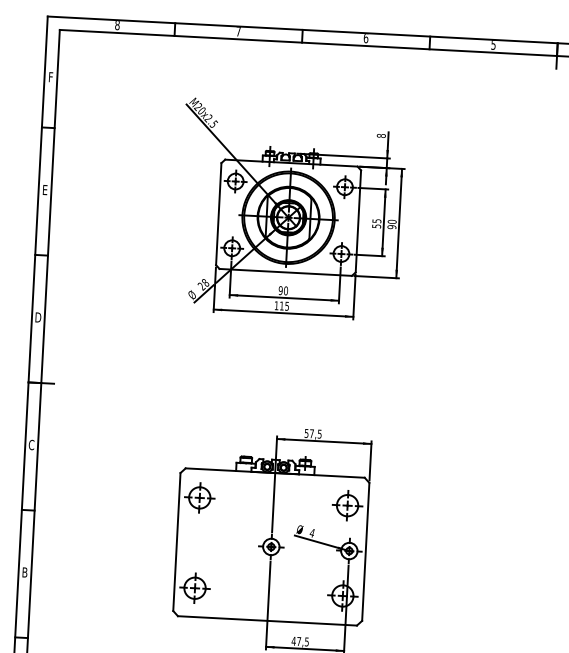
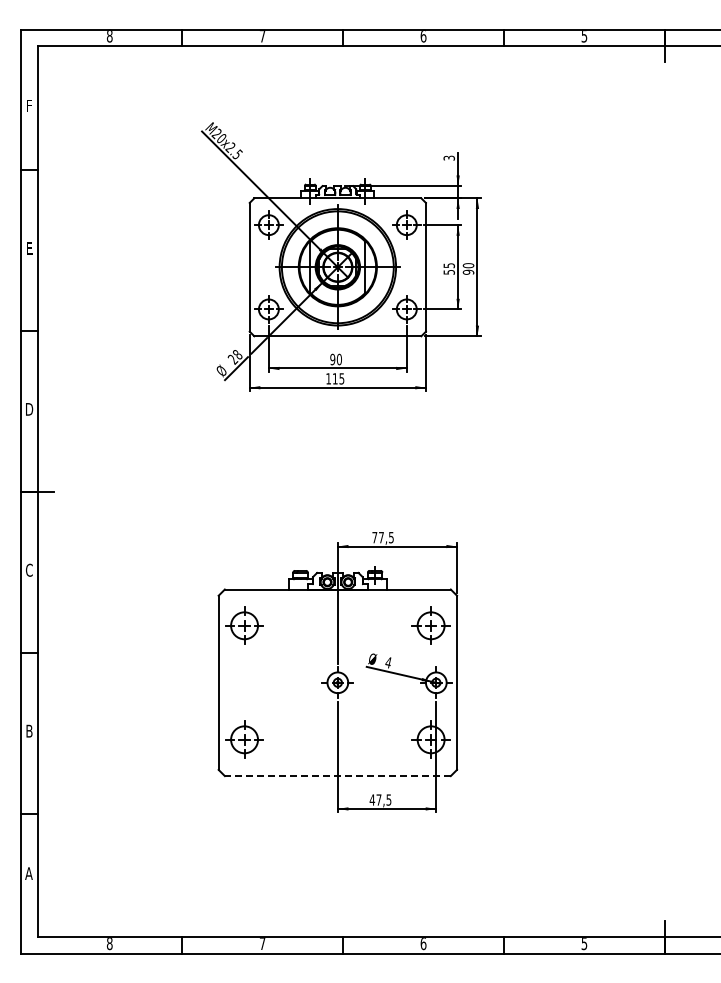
text: (380, 135) -> (448, 157), 8 -> 3
text: (306, 433) -> (374, 537), 57,5 -> 77,5
line: (267, 621) -> (337, 776), solid -> dashed

